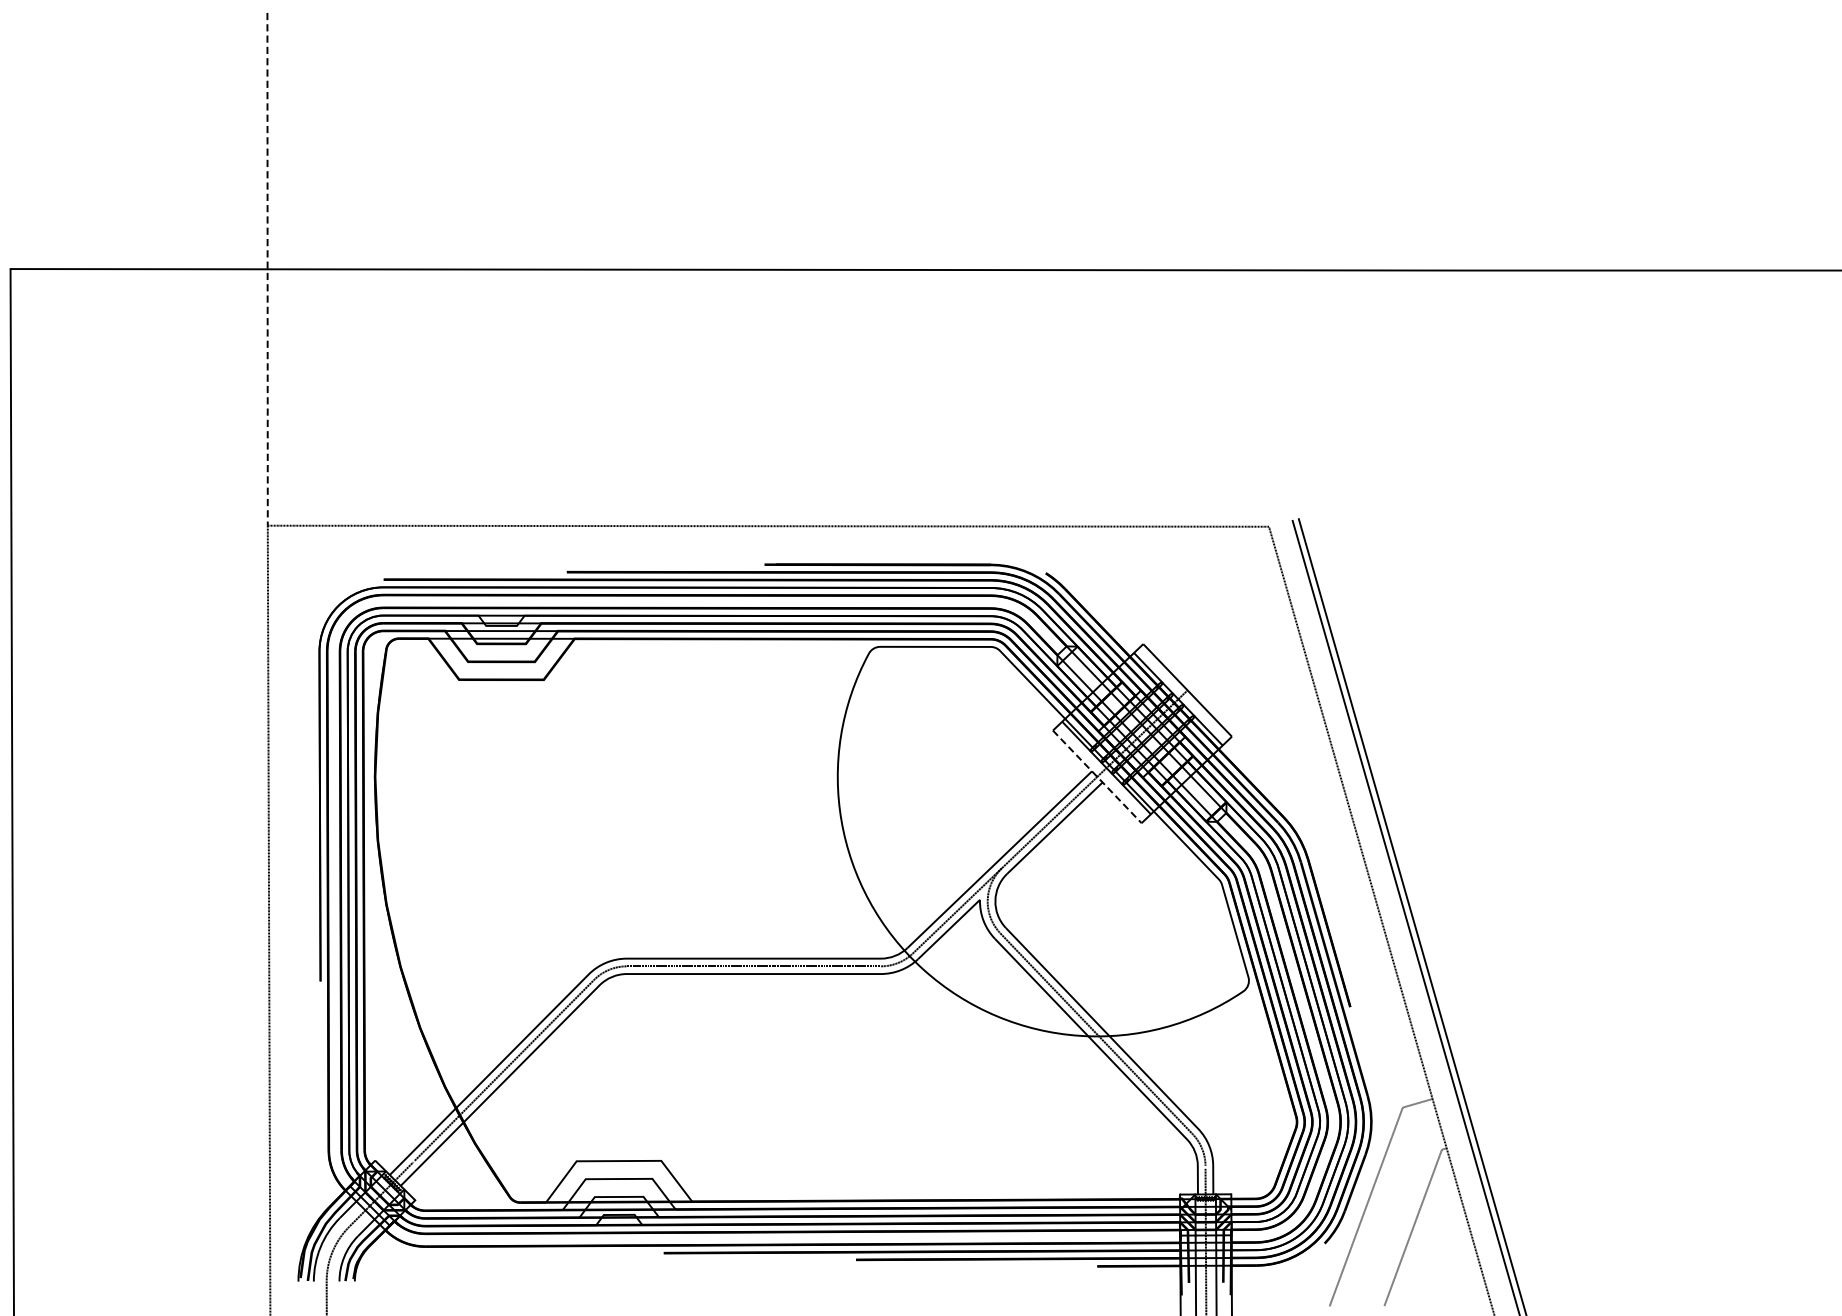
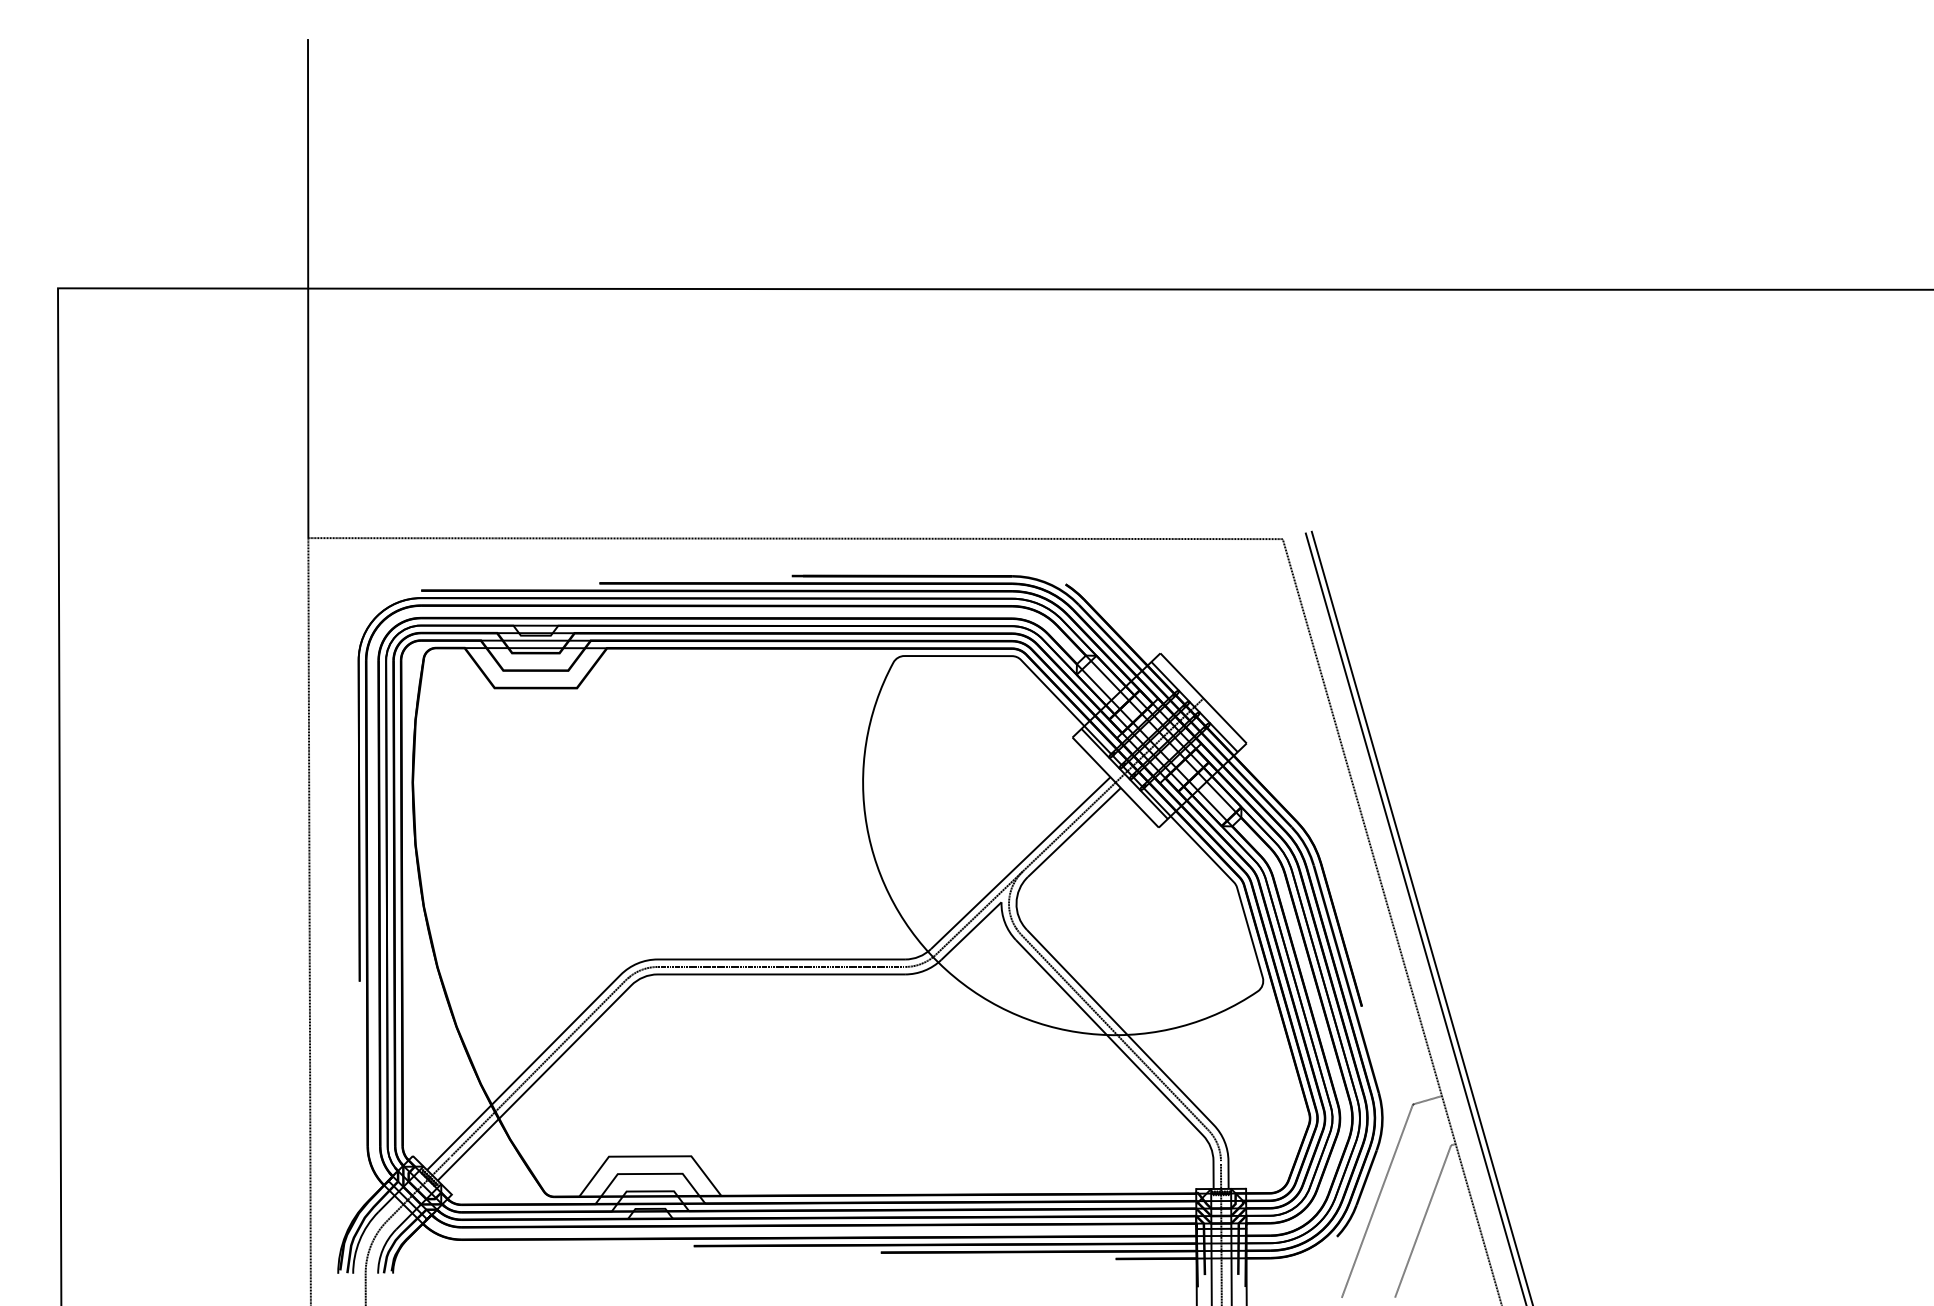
line: (267, 269) -> (308, 288), dashed -> solid
line: (1098, 776) -> (1116, 782), dashed -> solid

